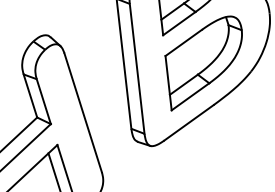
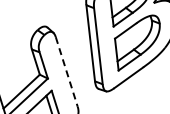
line: (82, 113) -> (66, 72), solid -> dashed

